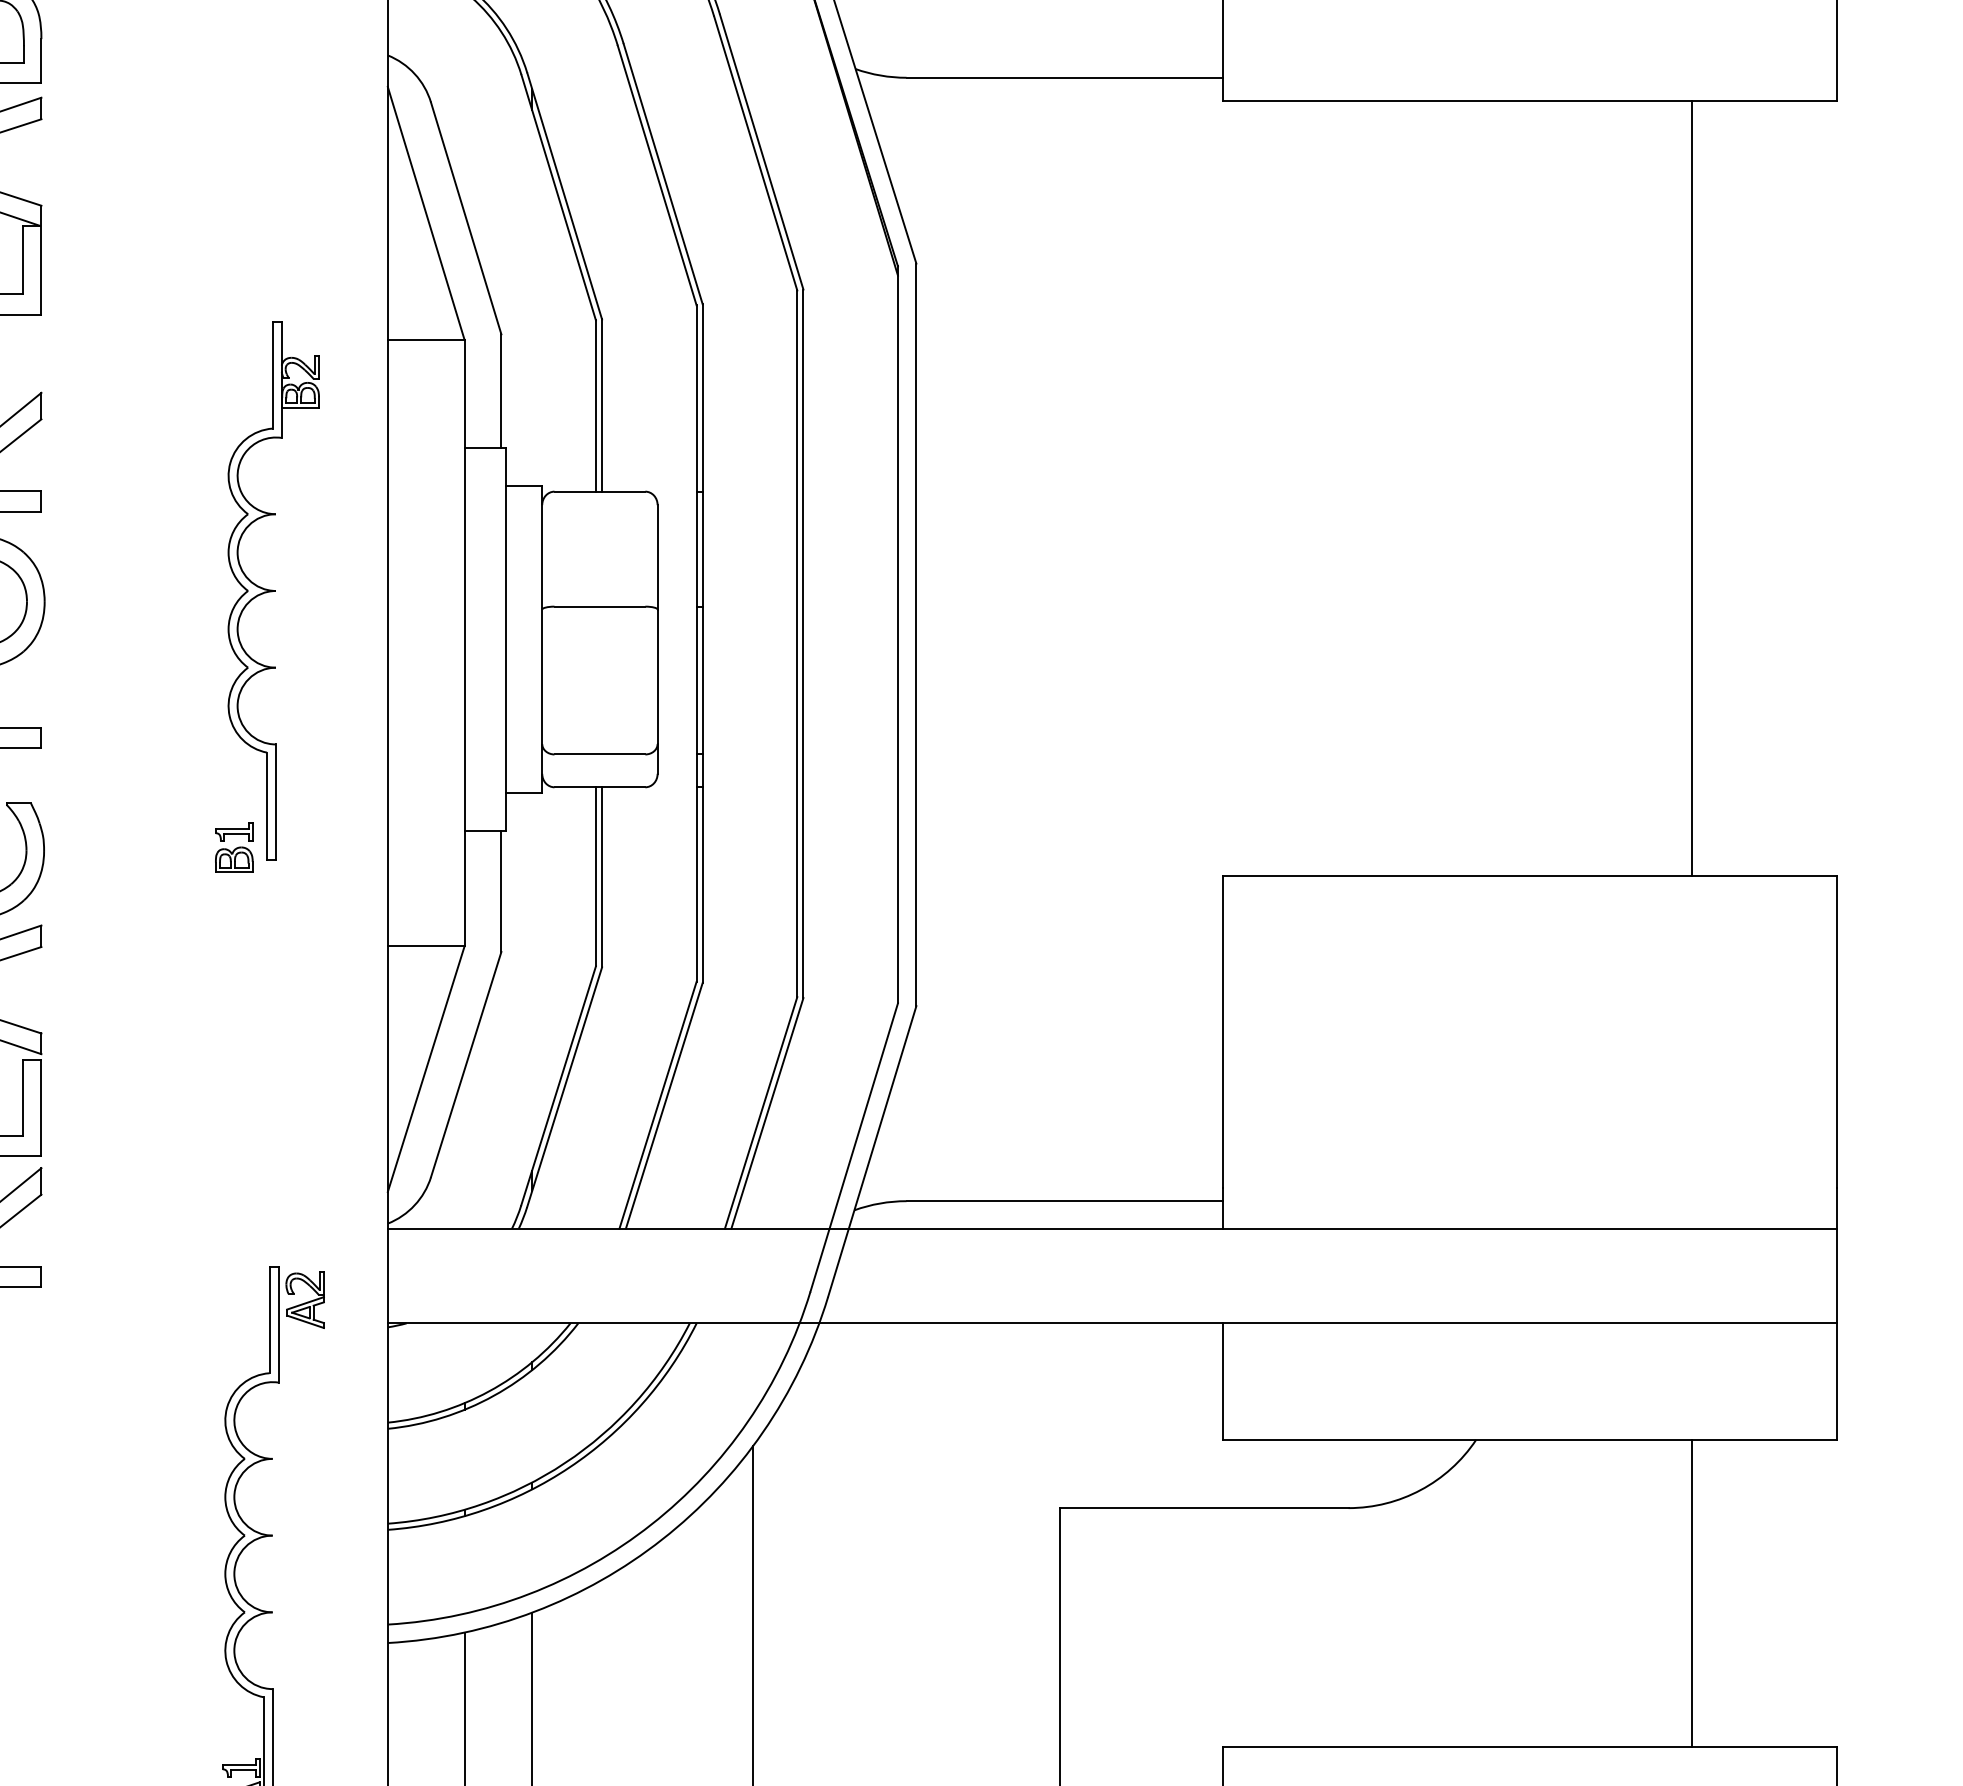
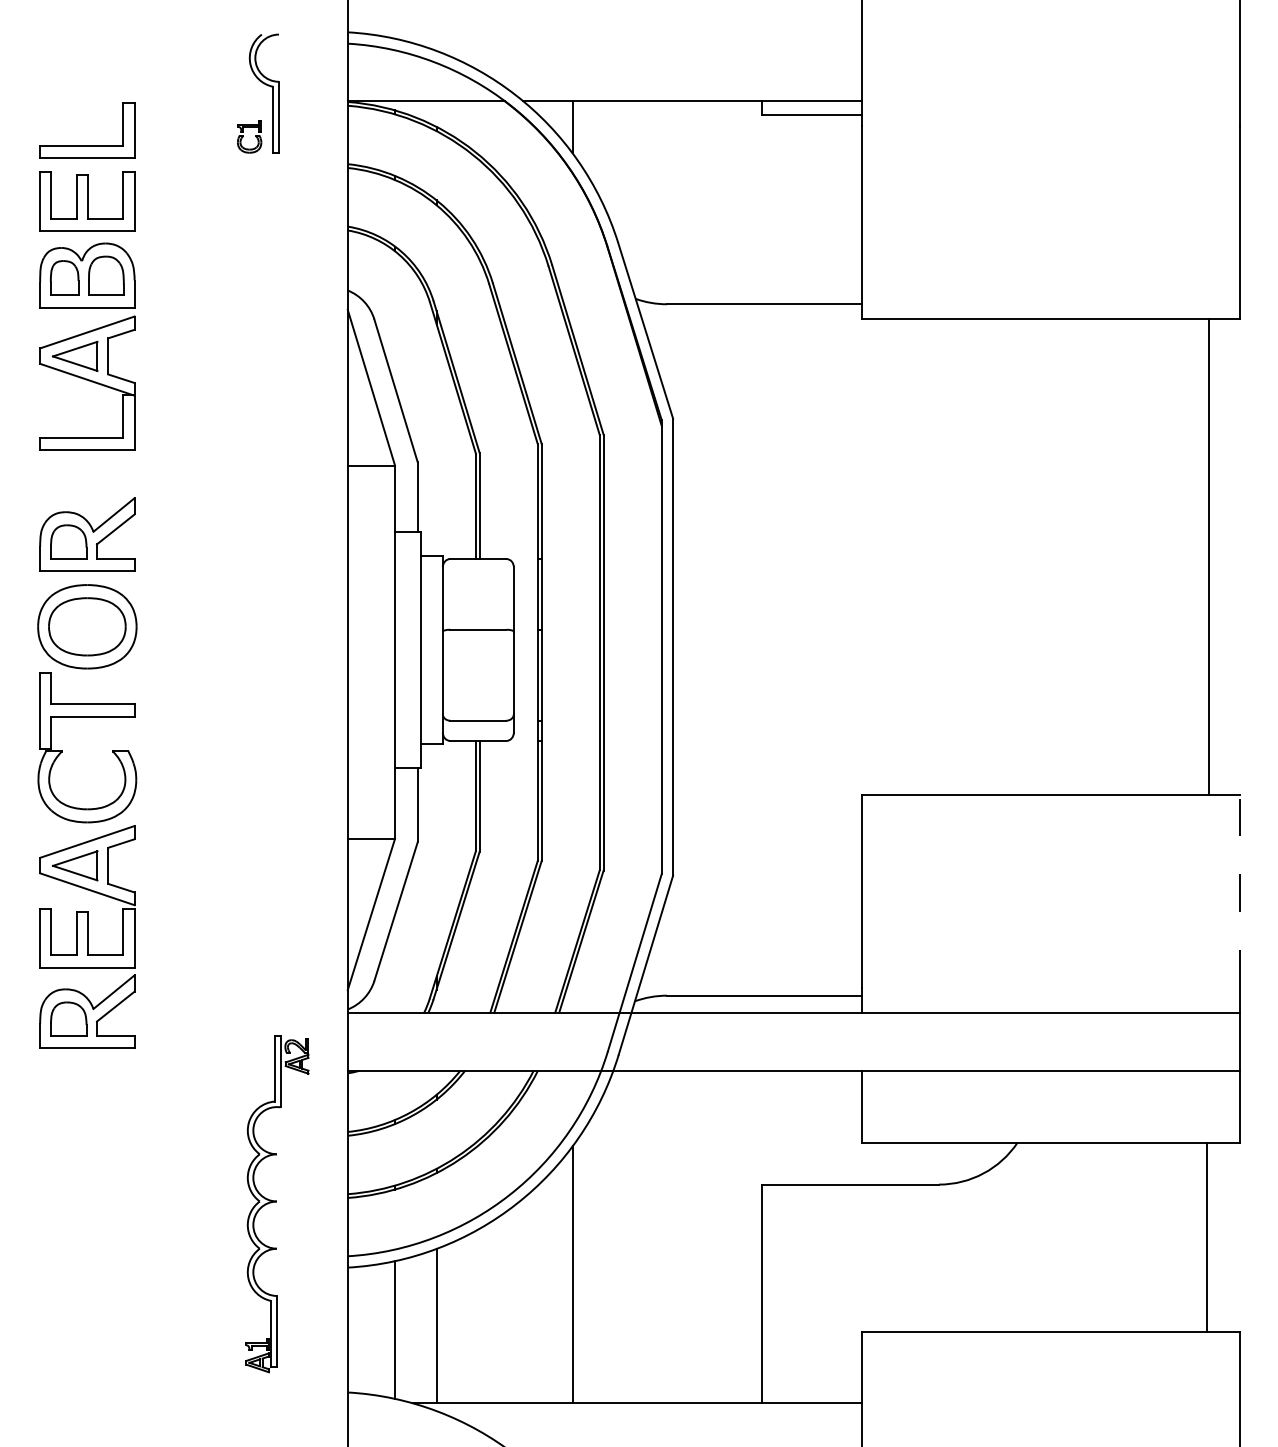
line: (1692, 487) -> (1208, 556), moved
part: (267, 596) -> (273, 623), removed
line: (1836, 1031) -> (1239, 891), solid -> dashed
line: (1692, 1592) -> (1206, 1236), moved

